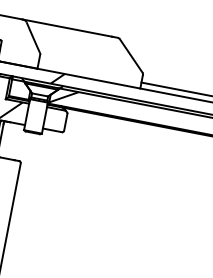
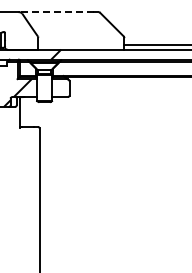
line: (67, 28) -> (56, 12), solid -> dashed
hatch: (64, 97) -> (64, 68), removed

